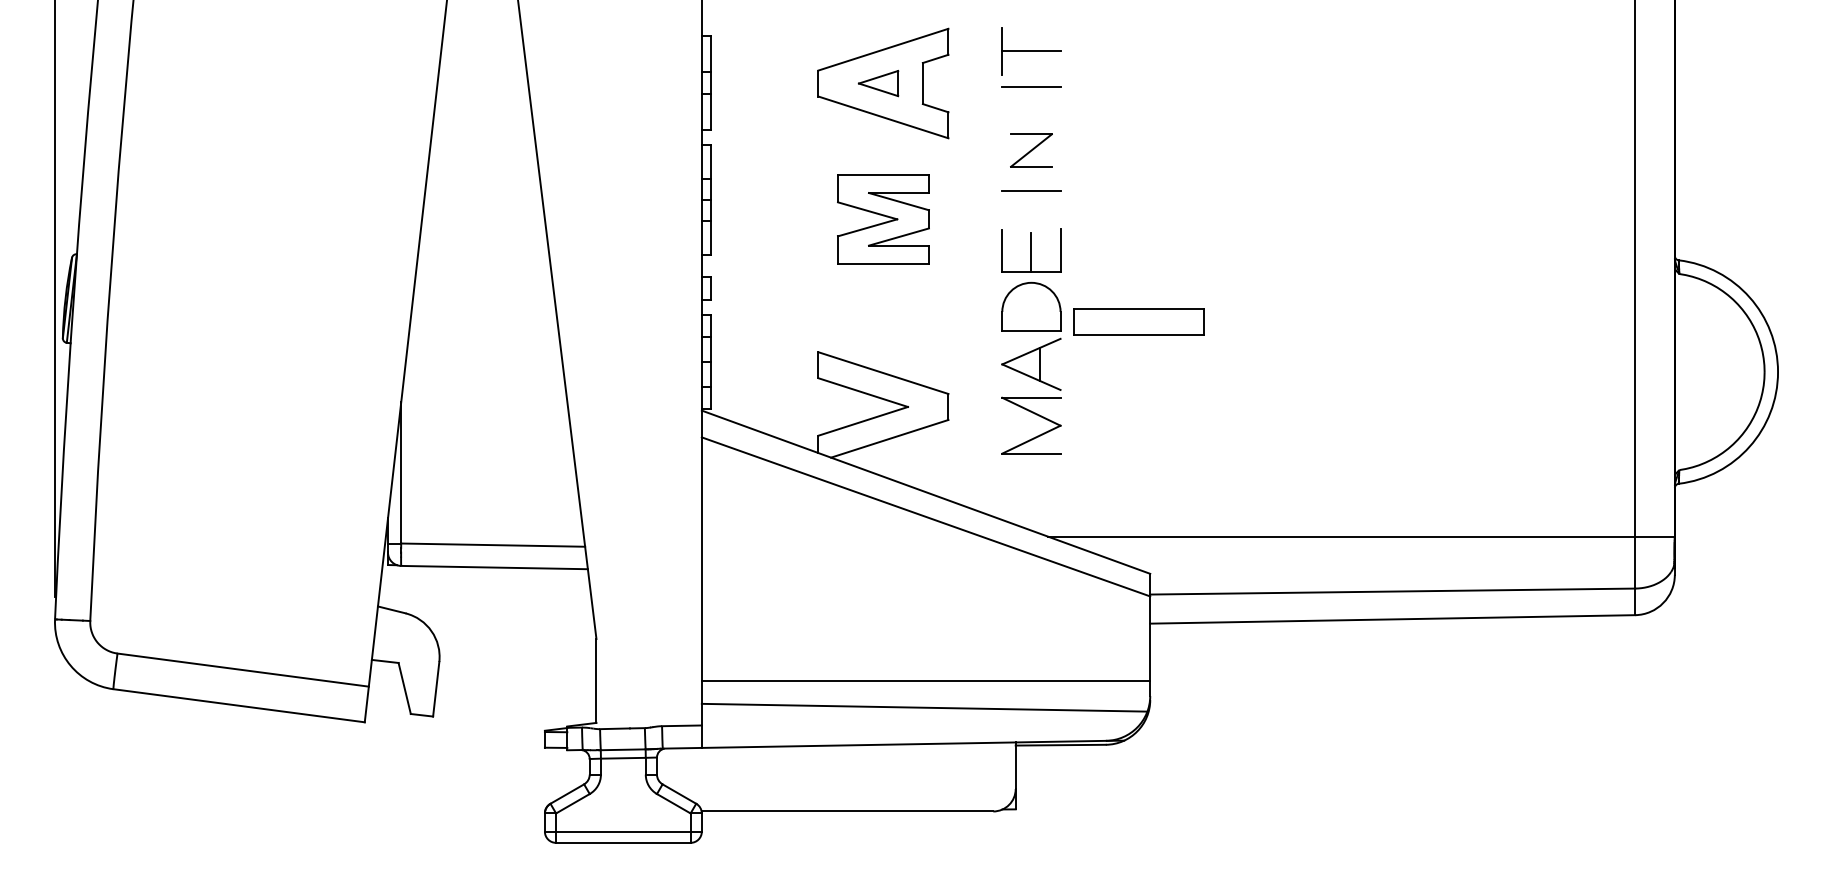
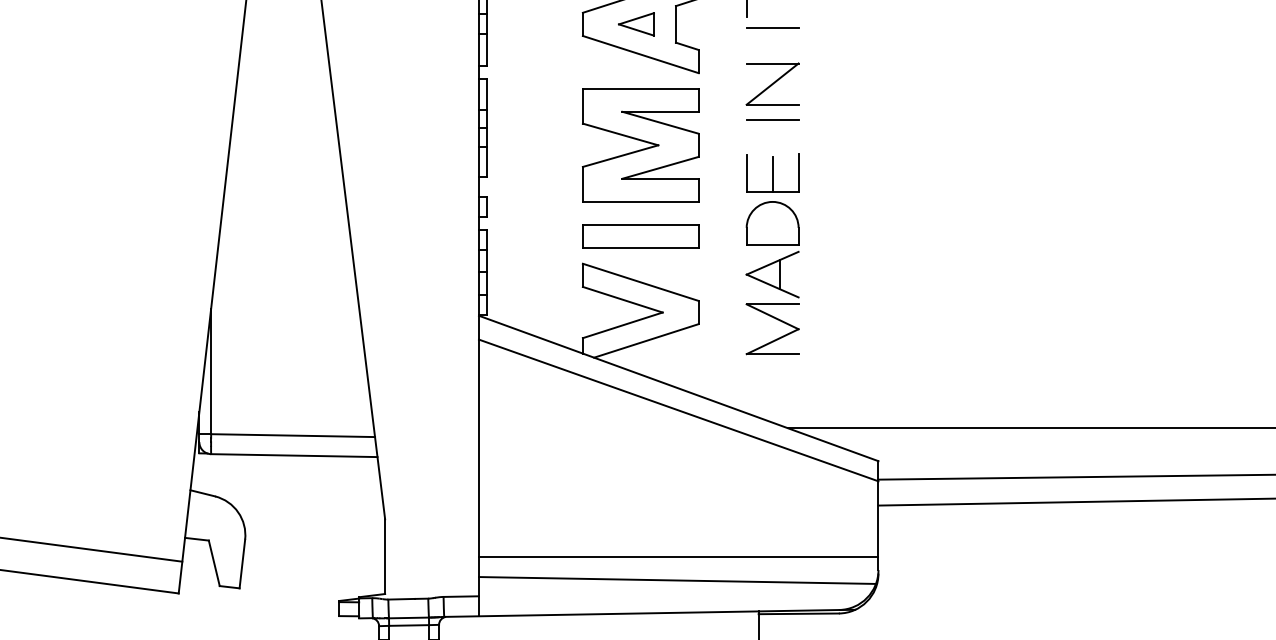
part: (1031, 150) -> (772, 84), size x1.43
part: (883, 219) -> (640, 145), size x1.43
part: (1138, 321) -> (639, 236), moved

